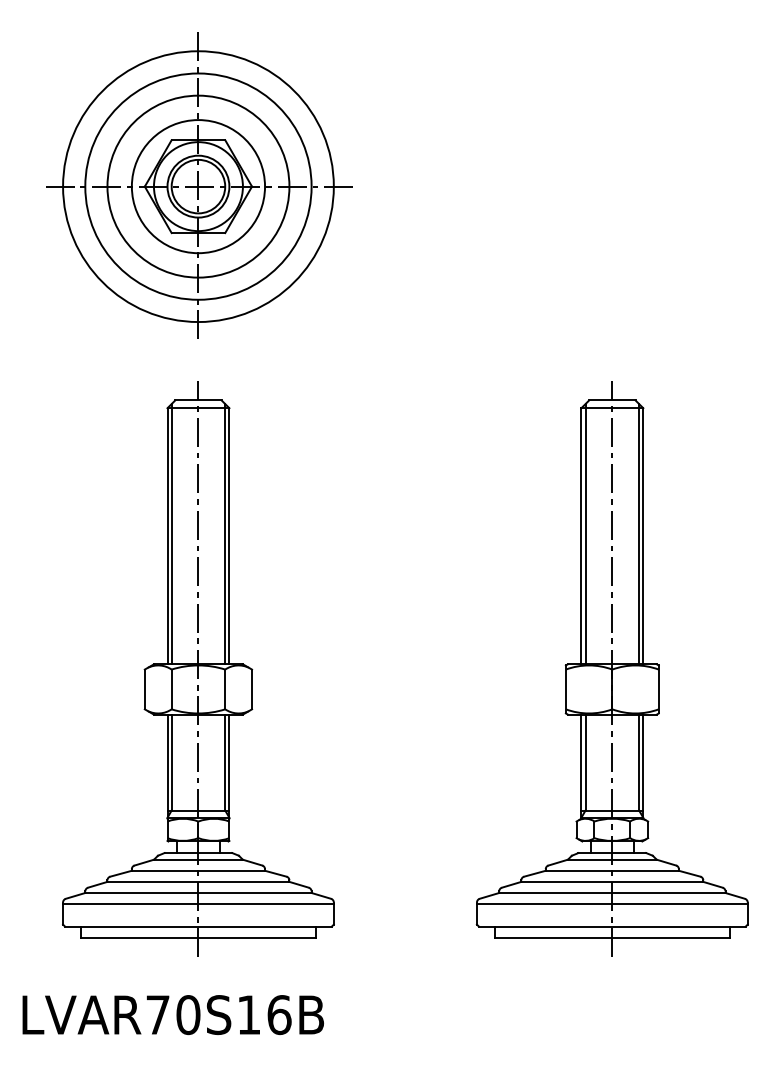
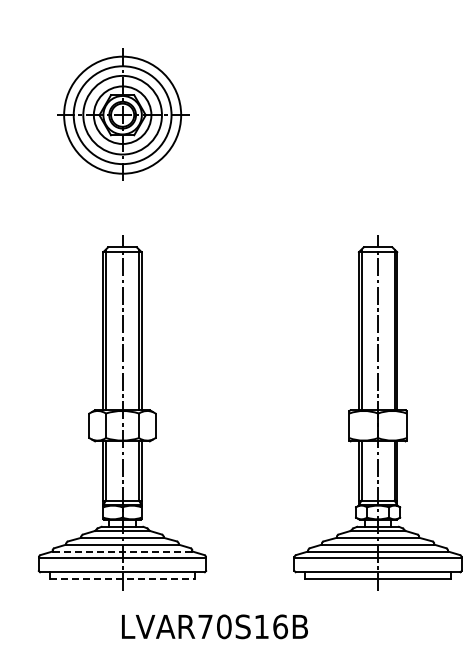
part: (198, 185) -> (122, 114), size x0.7
line: (198, 893) -> (122, 551), solid -> dashed
line: (198, 938) -> (122, 579), solid -> dashed
text: (172, 1014) -> (214, 626), moved

